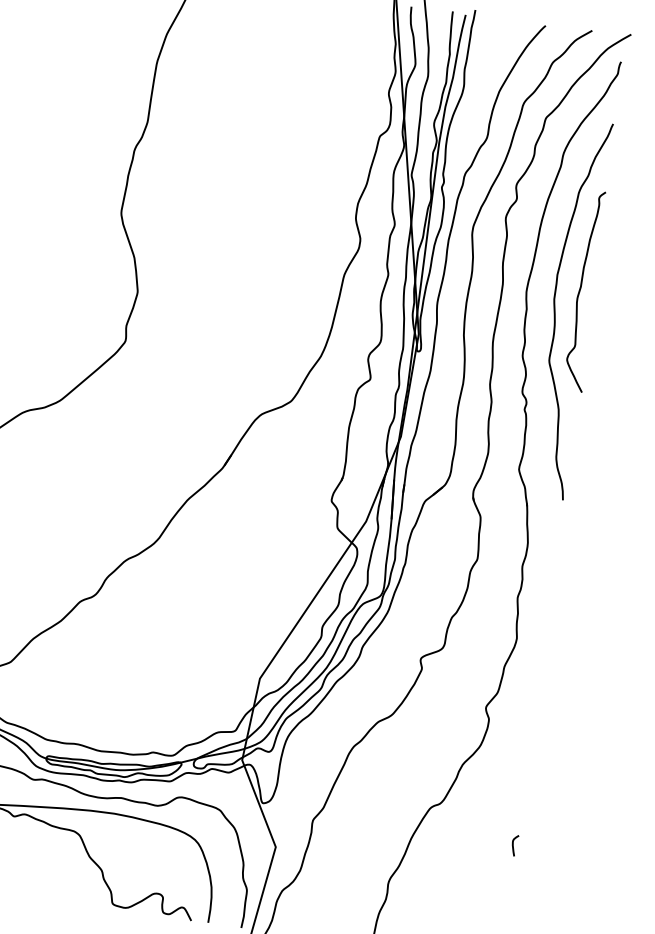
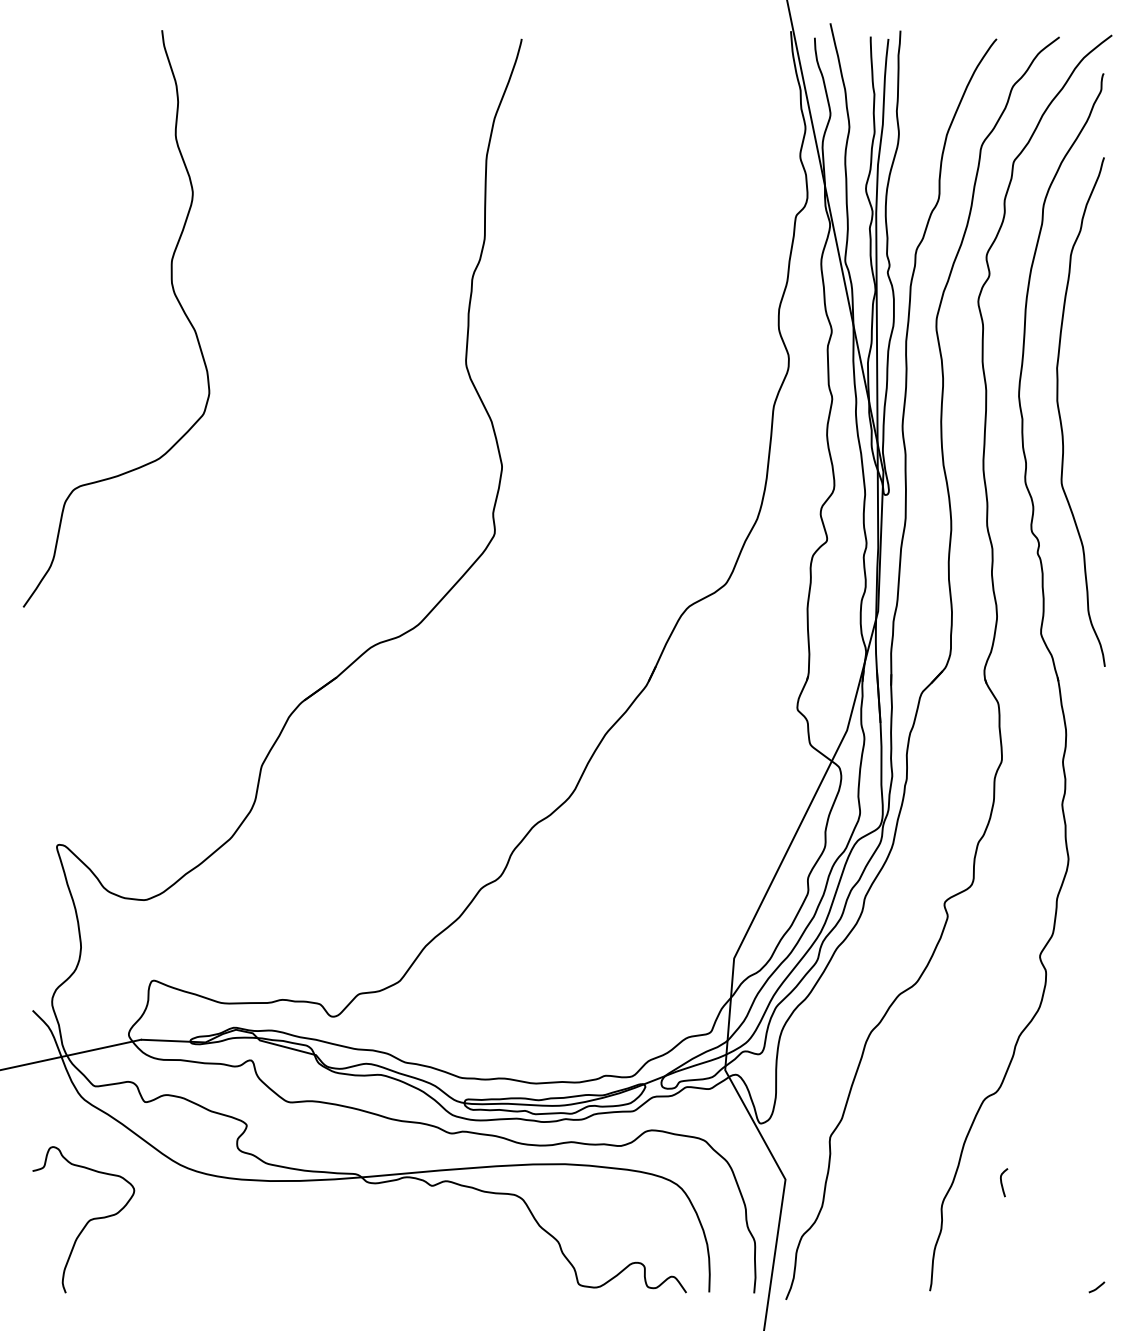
curve: (581, 288) -> (1091, 381), removed
curve: (513, 845) -> (1002, 1182), moved

